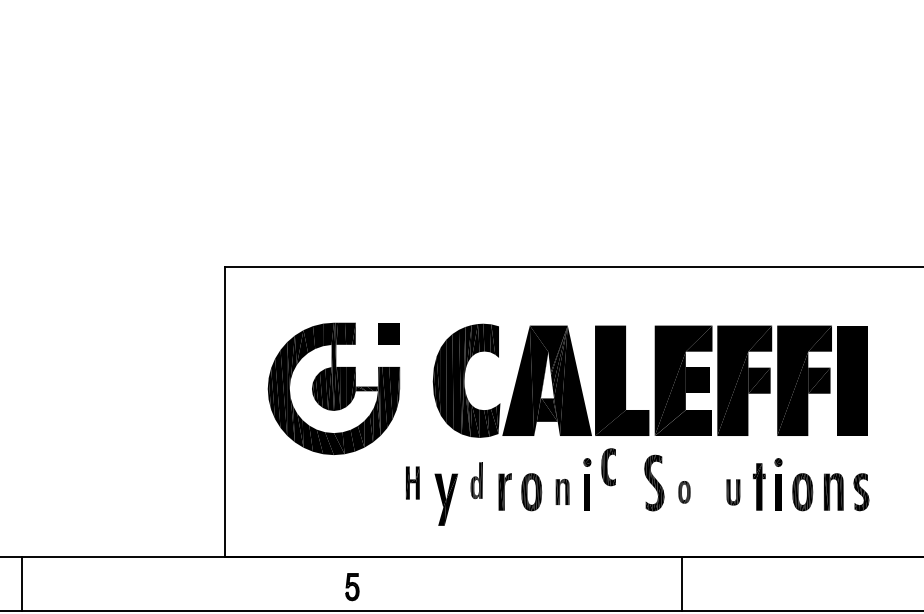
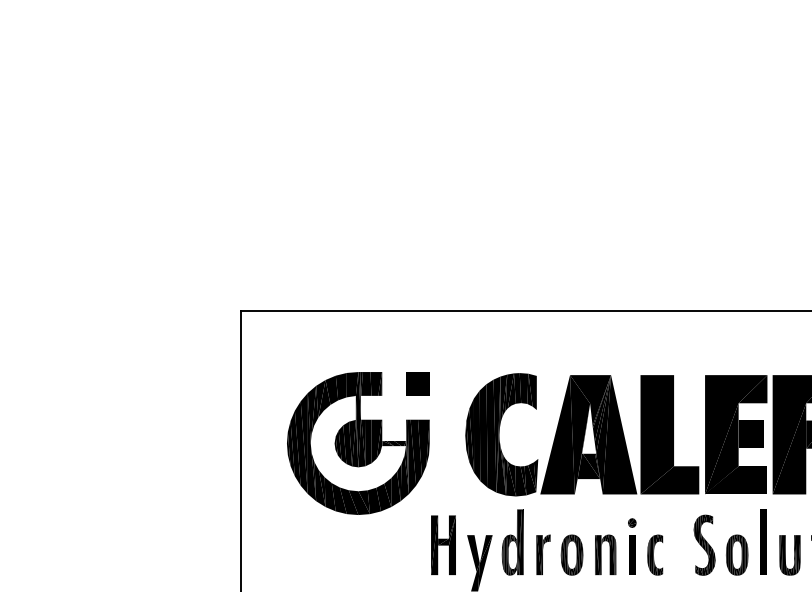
part: (608, 467) -> (655, 555), moved
part: (476, 480) -> (512, 542), size x1.67
part: (708, 480) -> (763, 542), added
part: (412, 482) -> (443, 544), size x1.67
part: (562, 491) -> (605, 554), size x1.43
part: (684, 492) -> (737, 555), size x1.67
part: (733, 492) -> (790, 555), size x1.43

